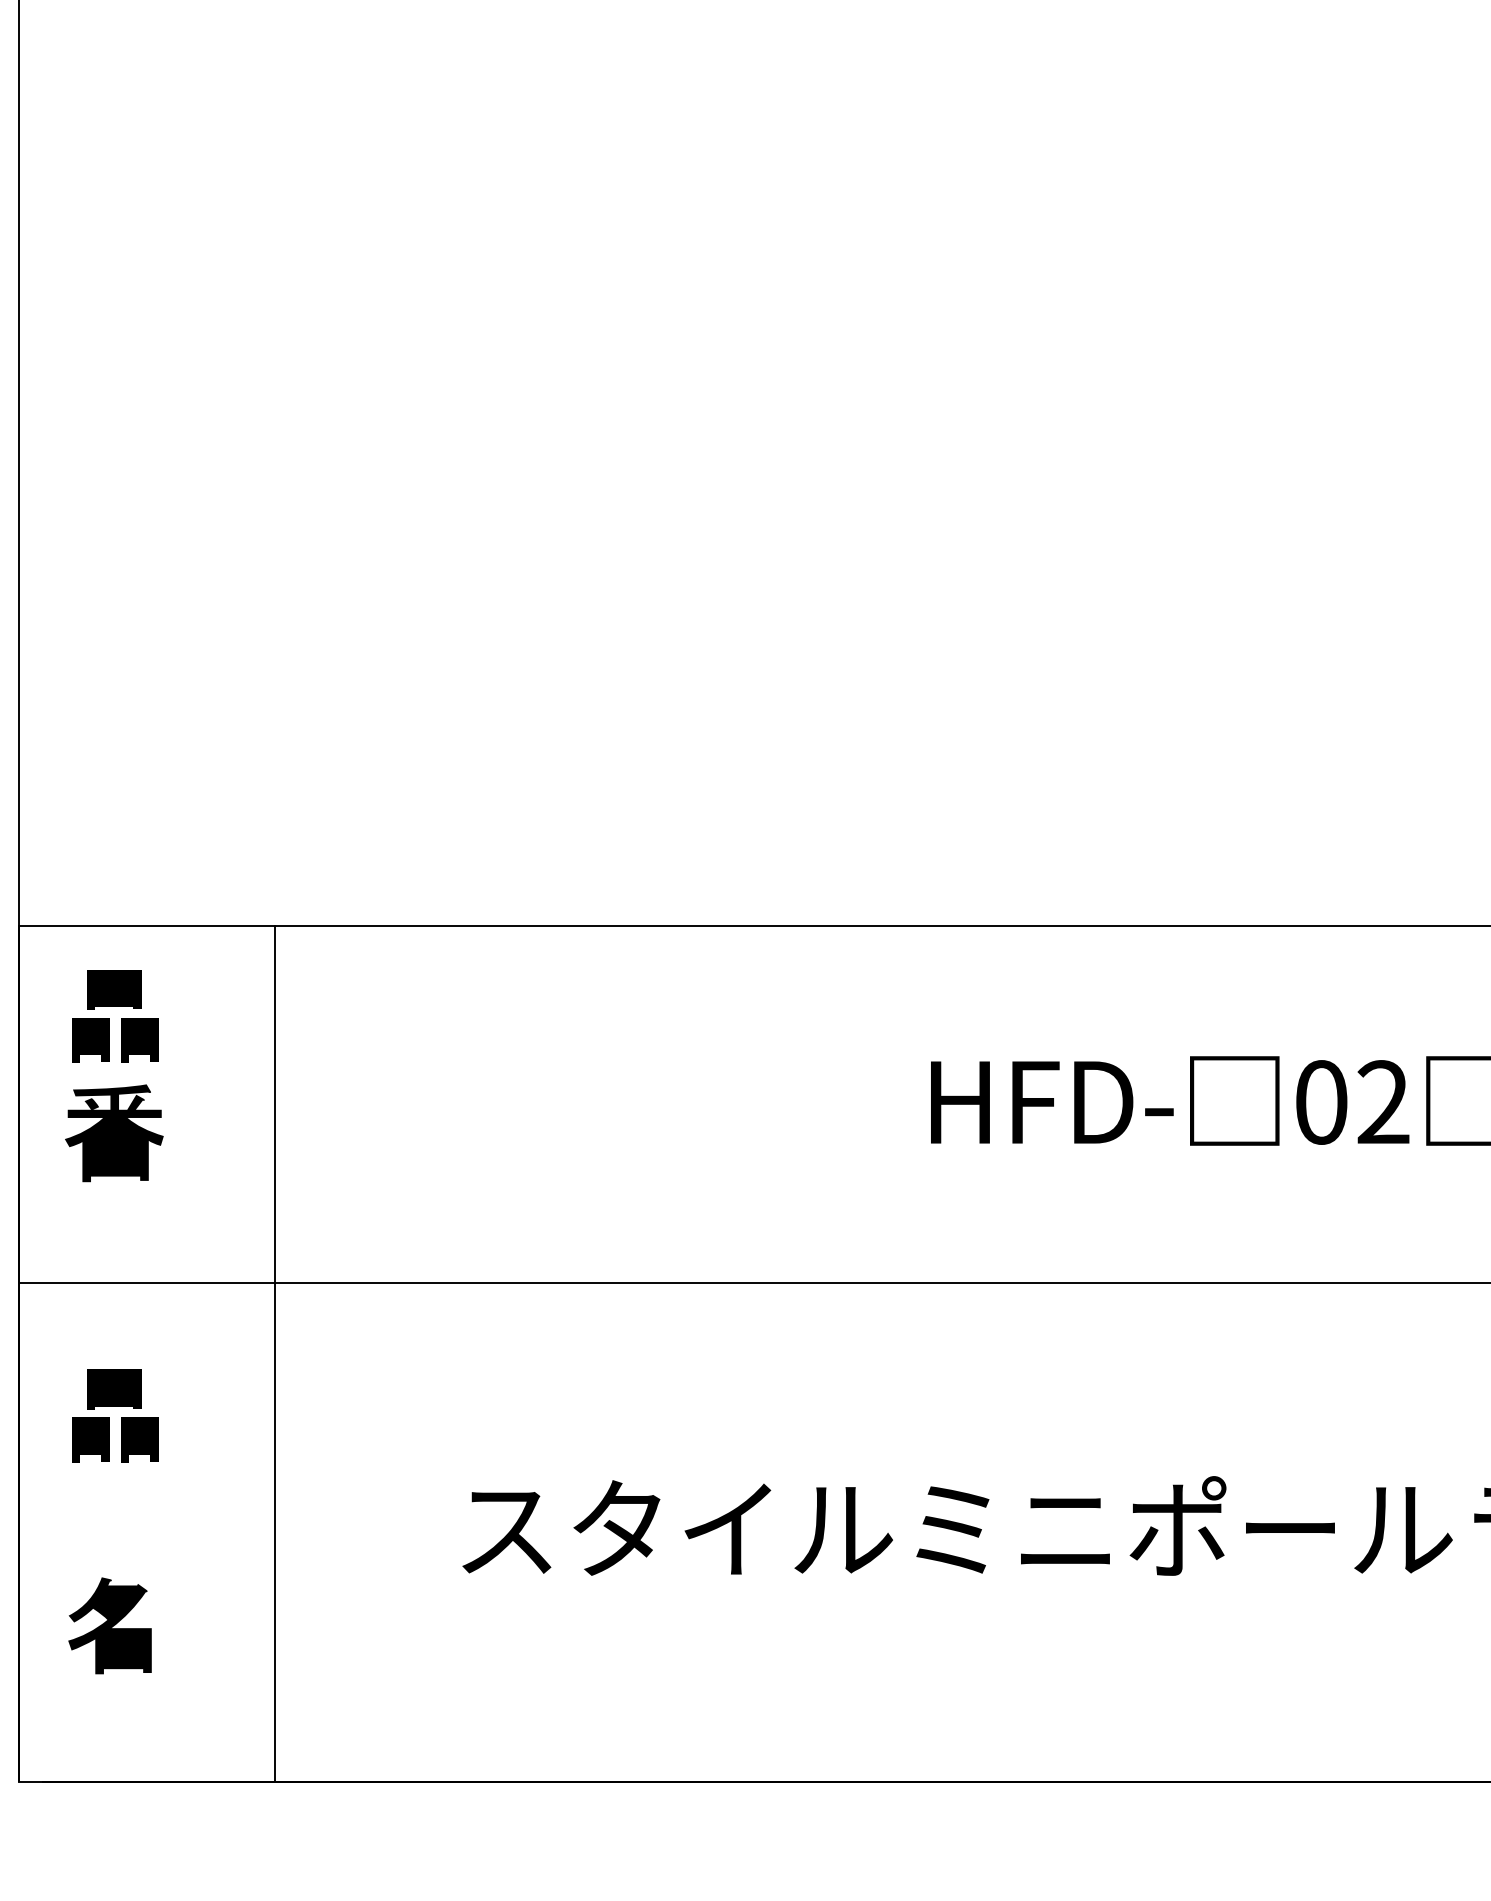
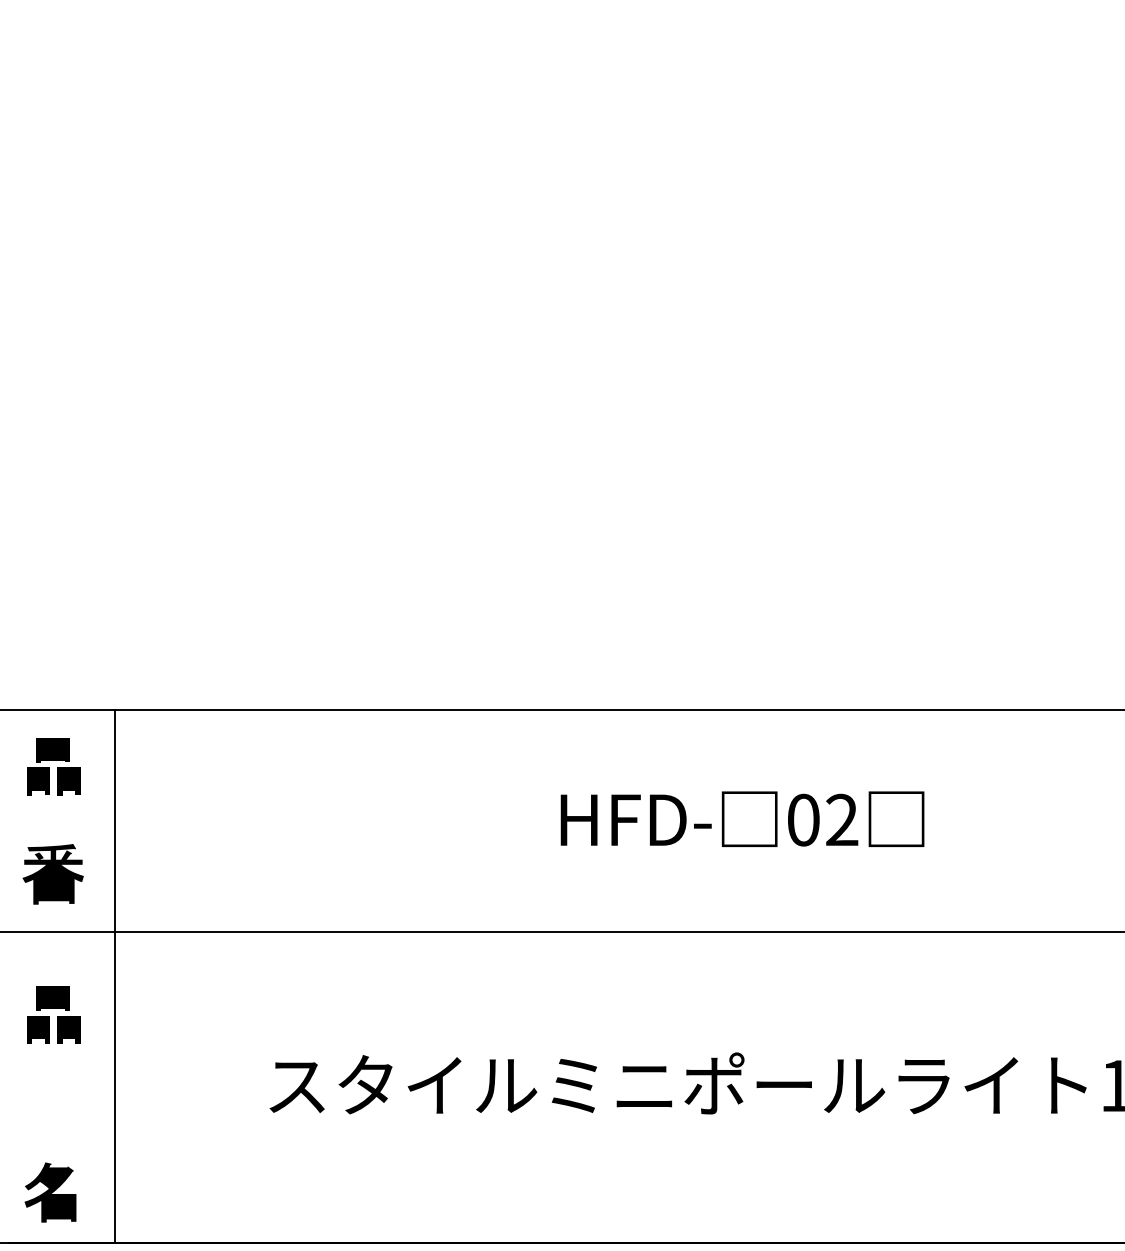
part: (113, 1133) -> (52, 874), moved
line: (275, 1353) -> (115, 976), moved
part: (110, 1625) -> (50, 1192), moved

